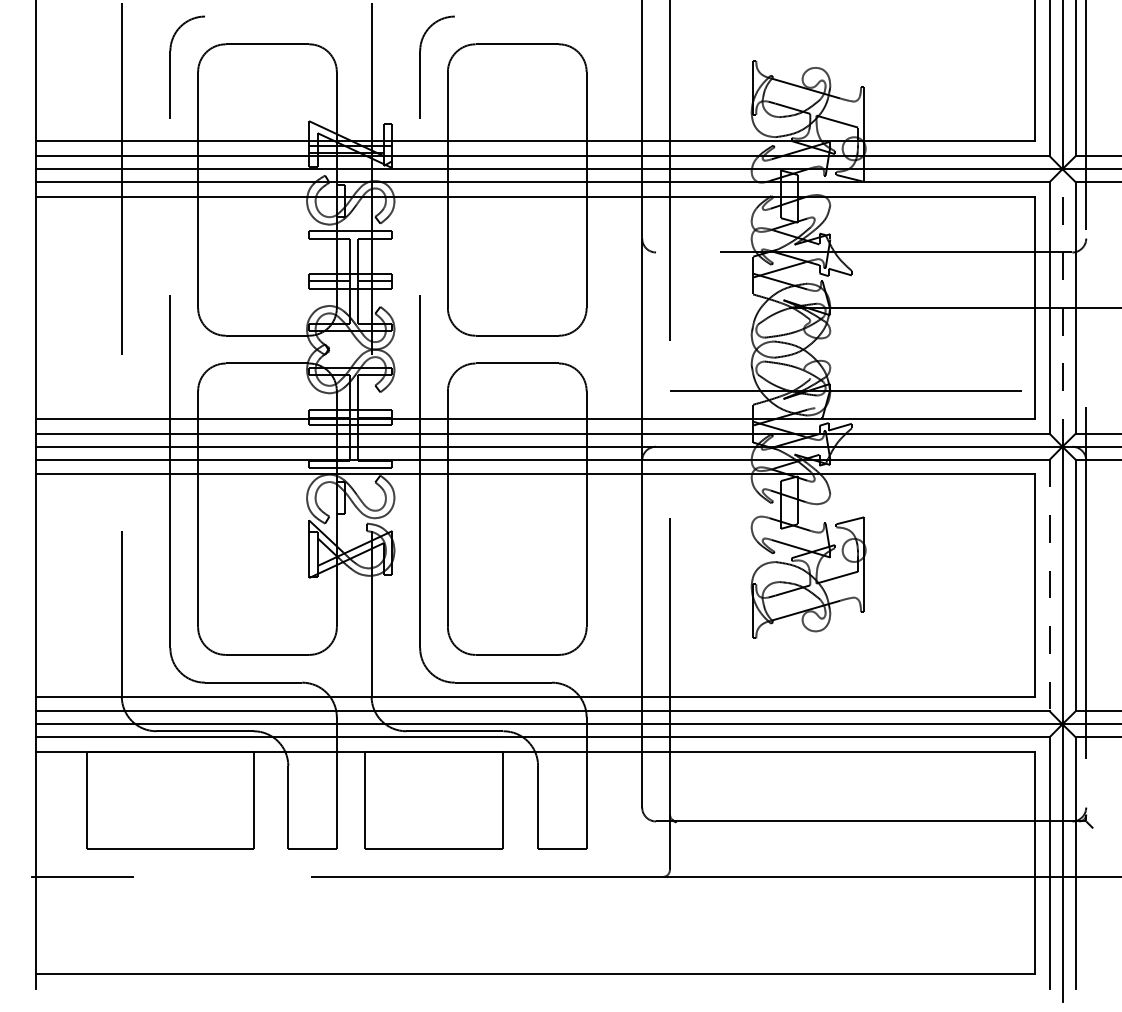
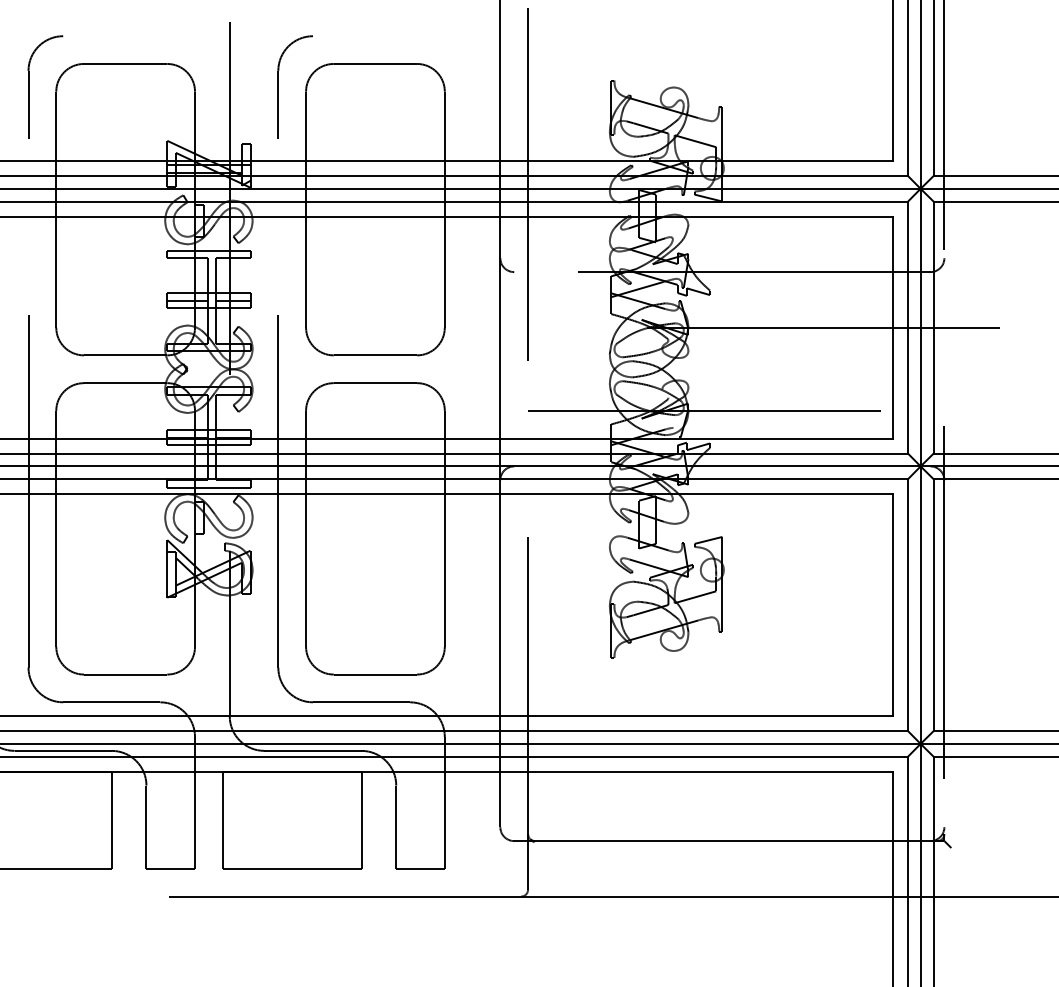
line: (1062, 307) -> (920, 327), dashed -> solid
line: (1049, 585) -> (907, 605), dashed -> solid

